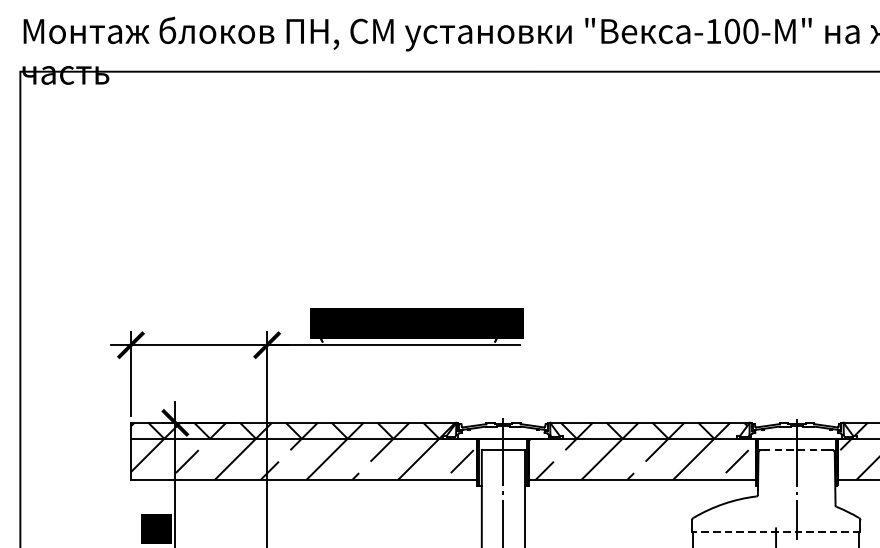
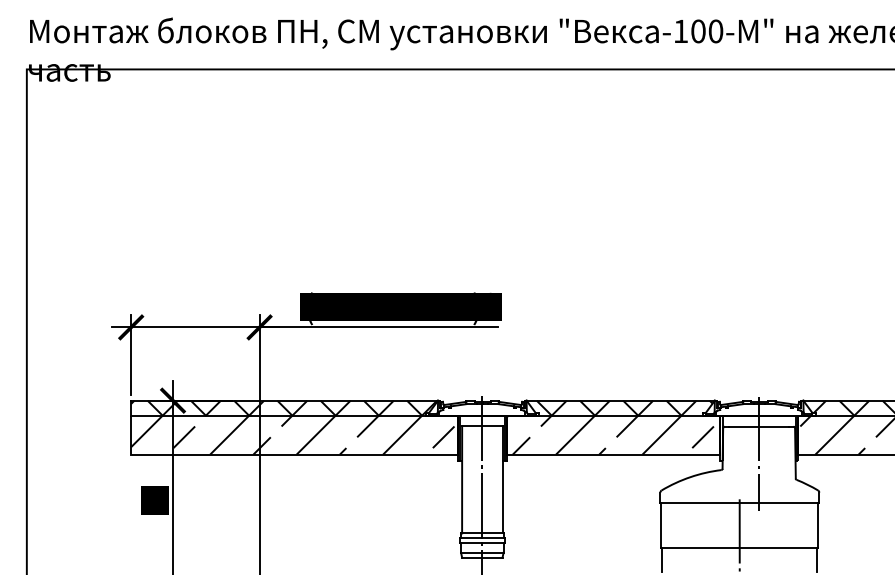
line: (795, 450) -> (758, 426), dashed -> solid
line: (775, 531) -> (739, 503), dashed -> solid

